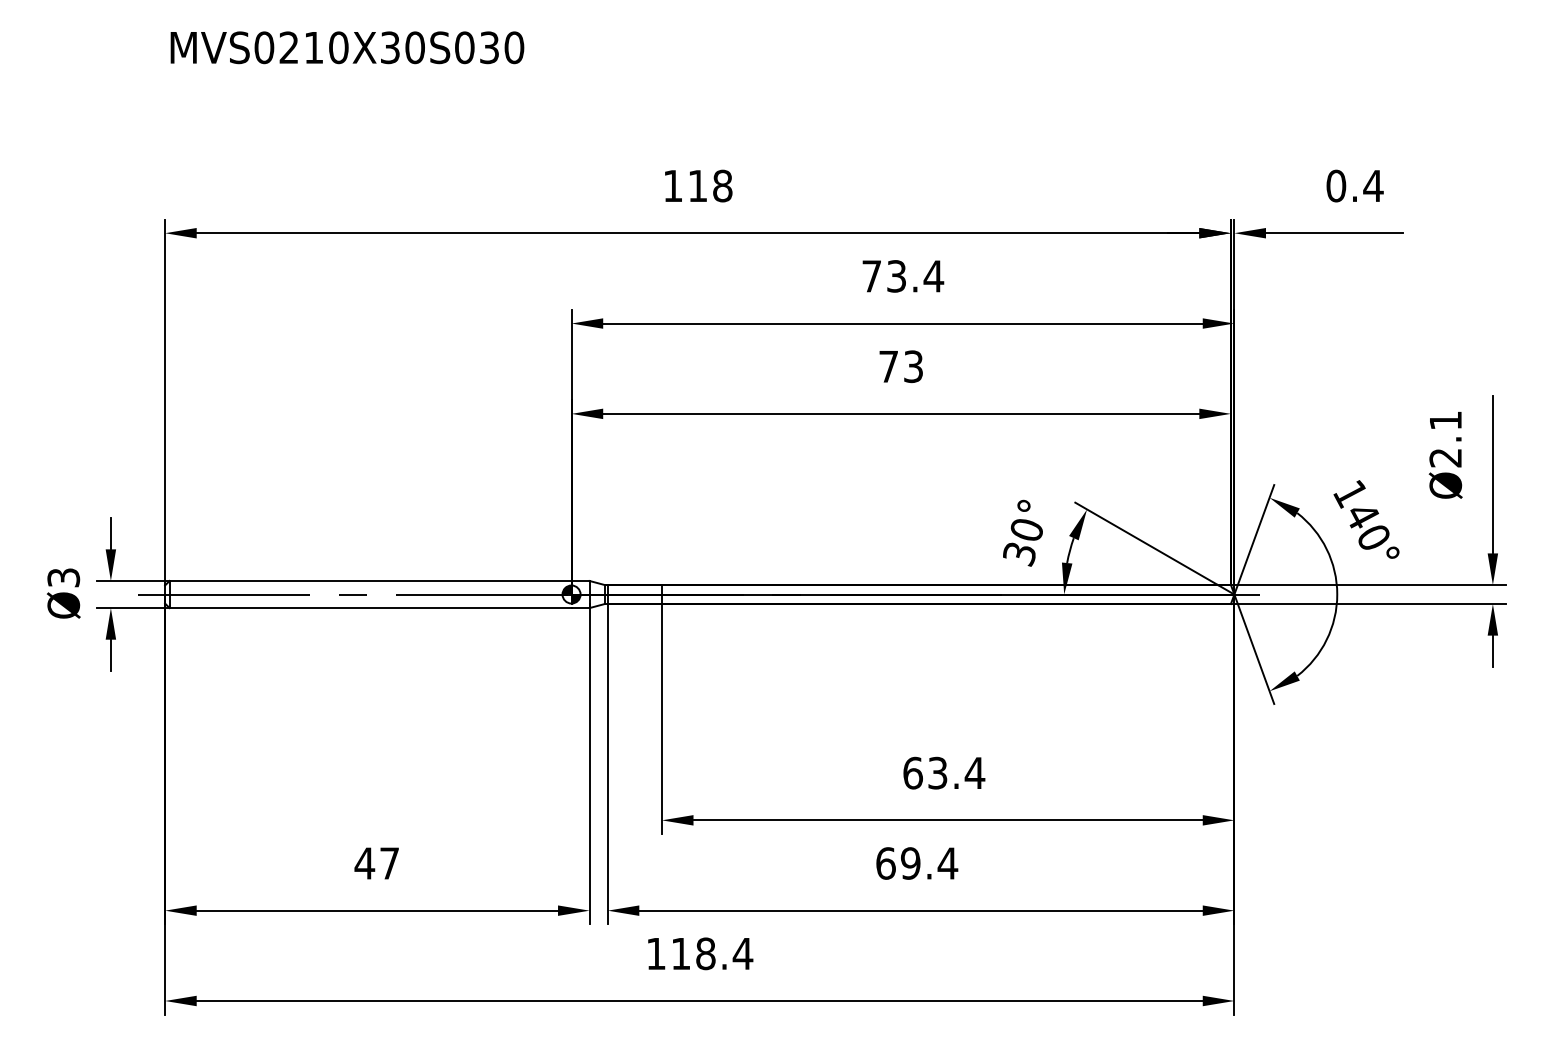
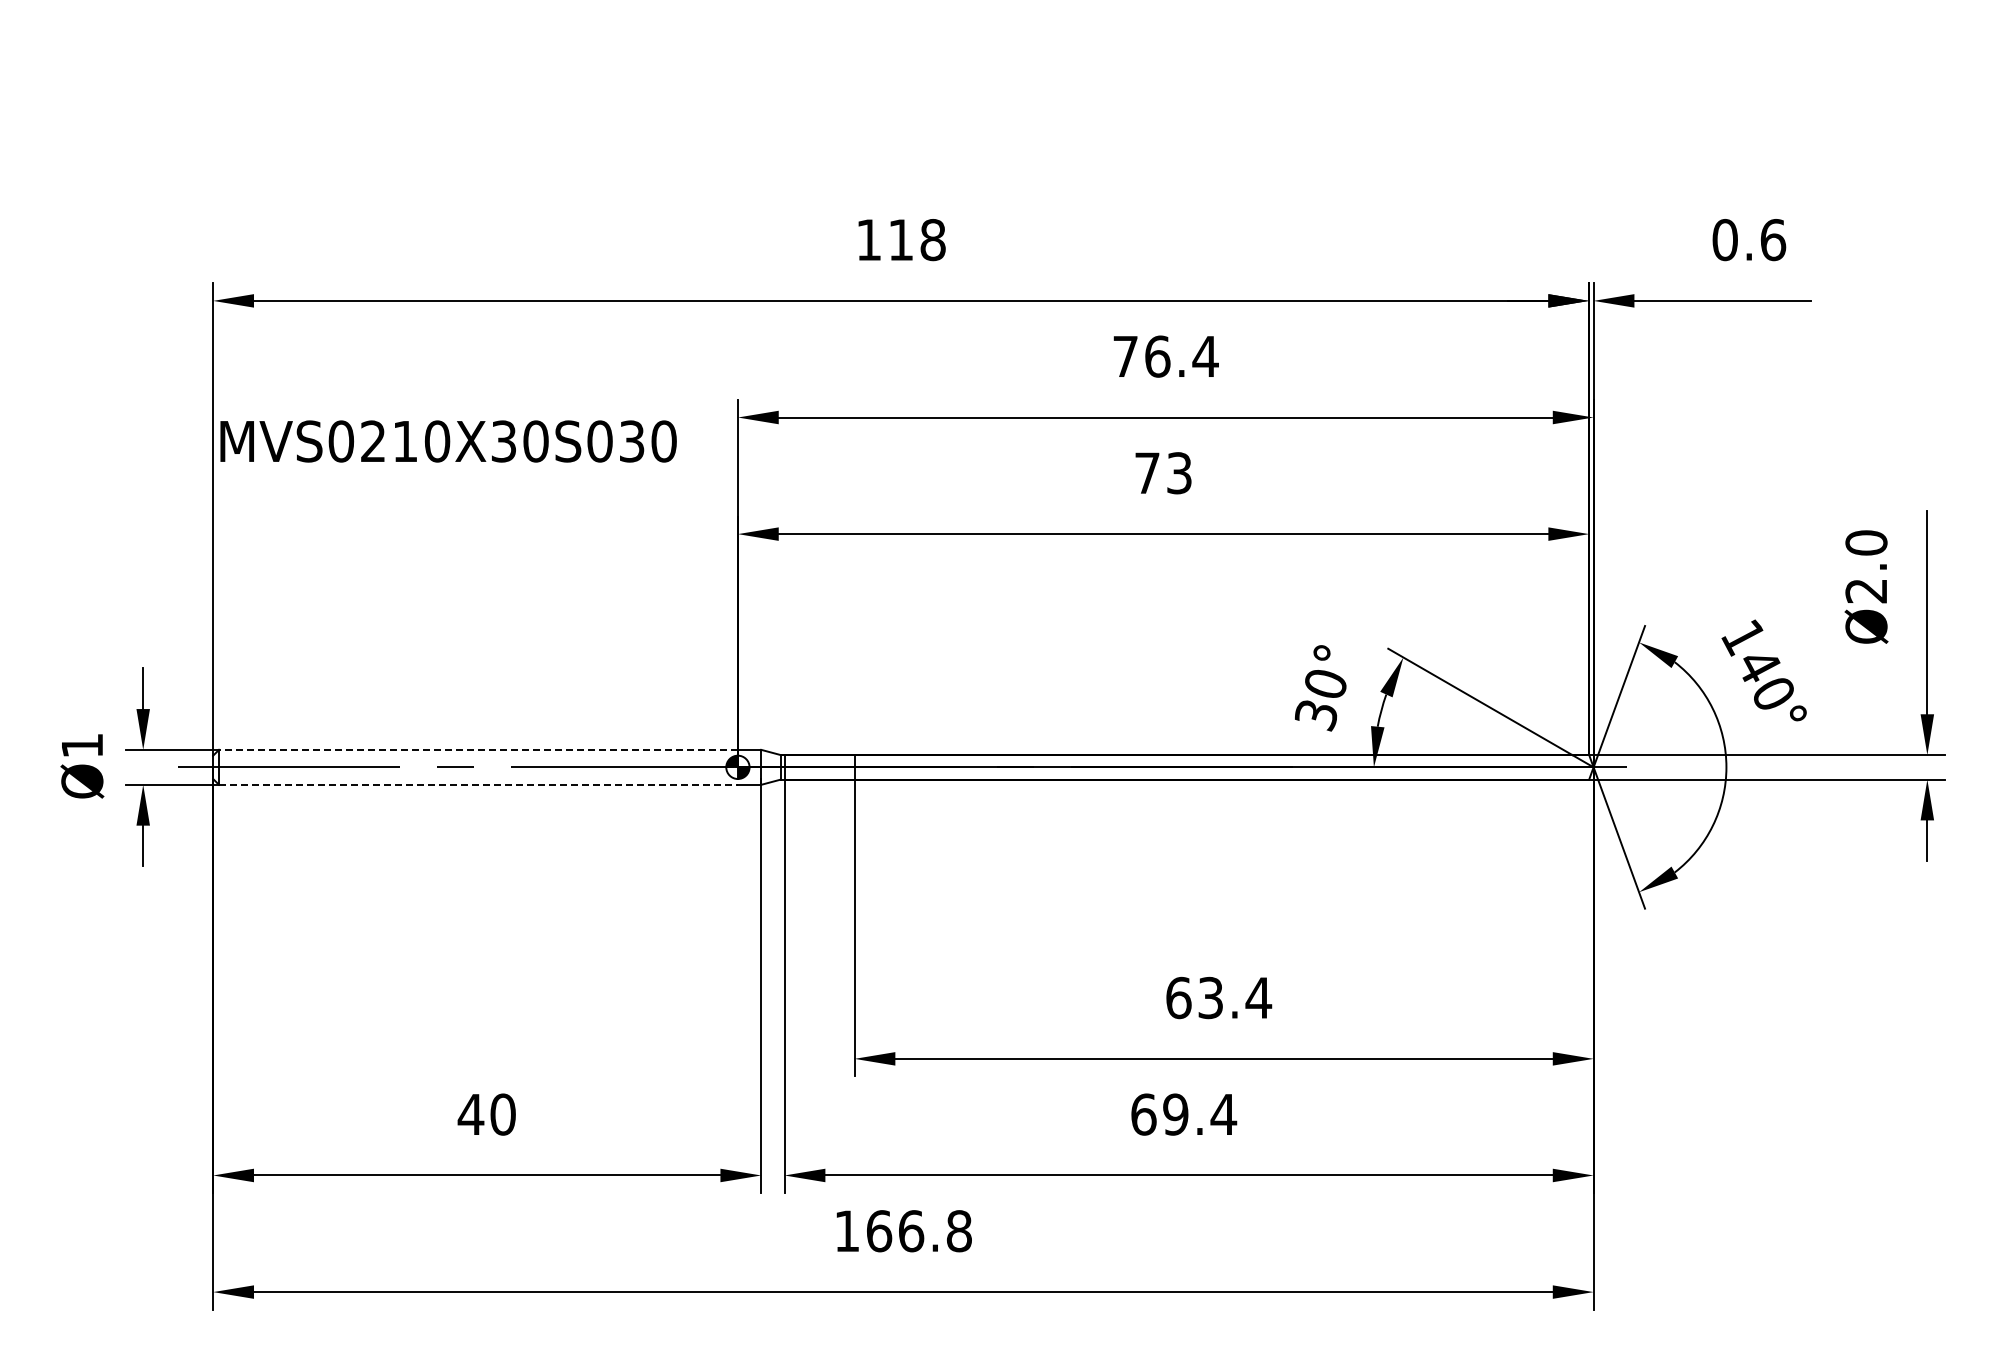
text: (347, 47) -> (448, 441), moved
text: (1372, 186) -> (1772, 240), 0.4 -> 0.6
text: (896, 276) -> (1157, 356), 73.4 -> 76.4
text: (1445, 420) -> (1866, 542), Ø2.1 -> Ø2.0
text: (63, 577) -> (82, 745), Ø3 -> Ø1
line: (369, 580) -> (477, 749), solid -> dashed
line: (370, 607) -> (478, 784), solid -> dashed
text: (389, 863) -> (502, 1114), 47 -> 40
text: (712, 954) -> (919, 1231), 118.4 -> 166.8

